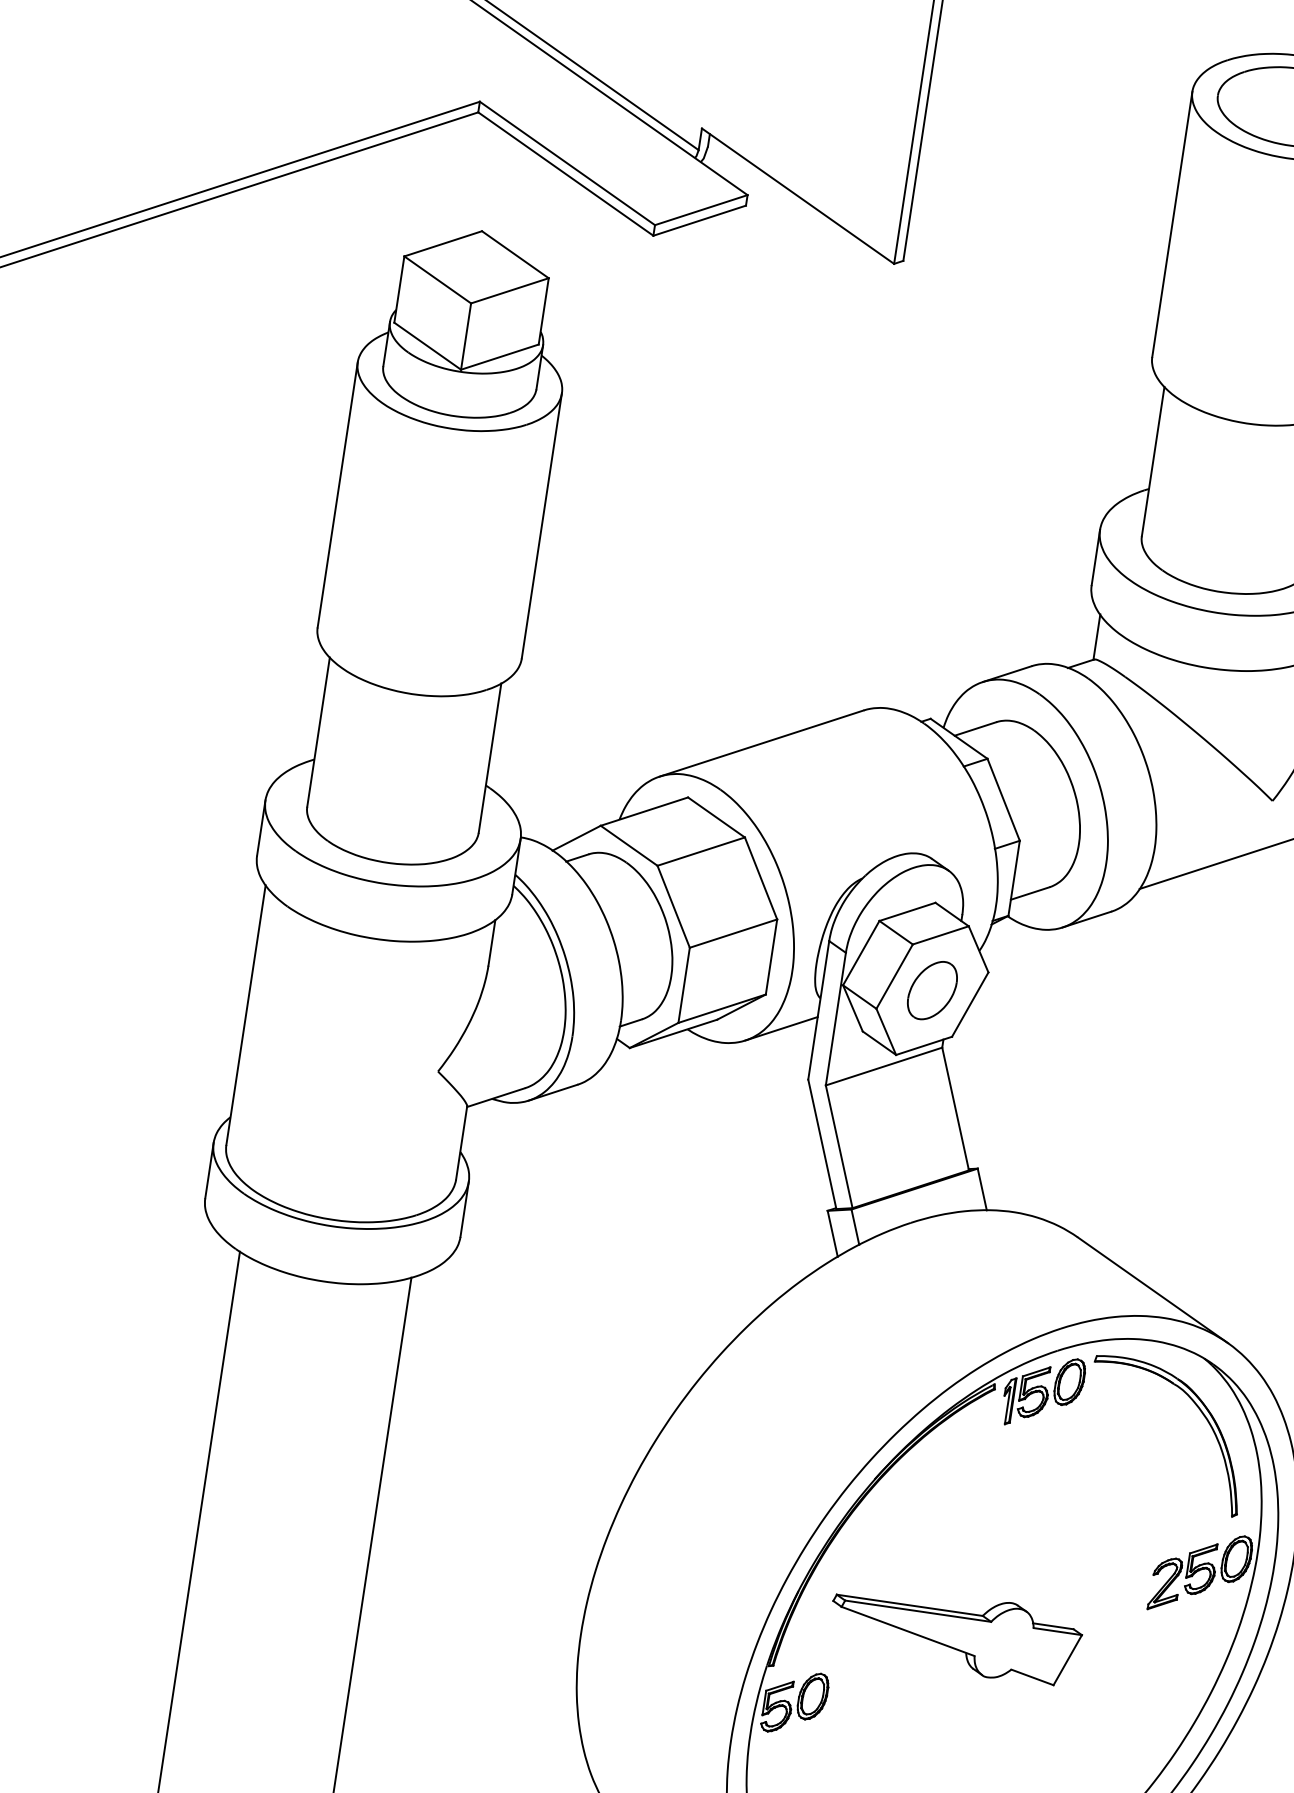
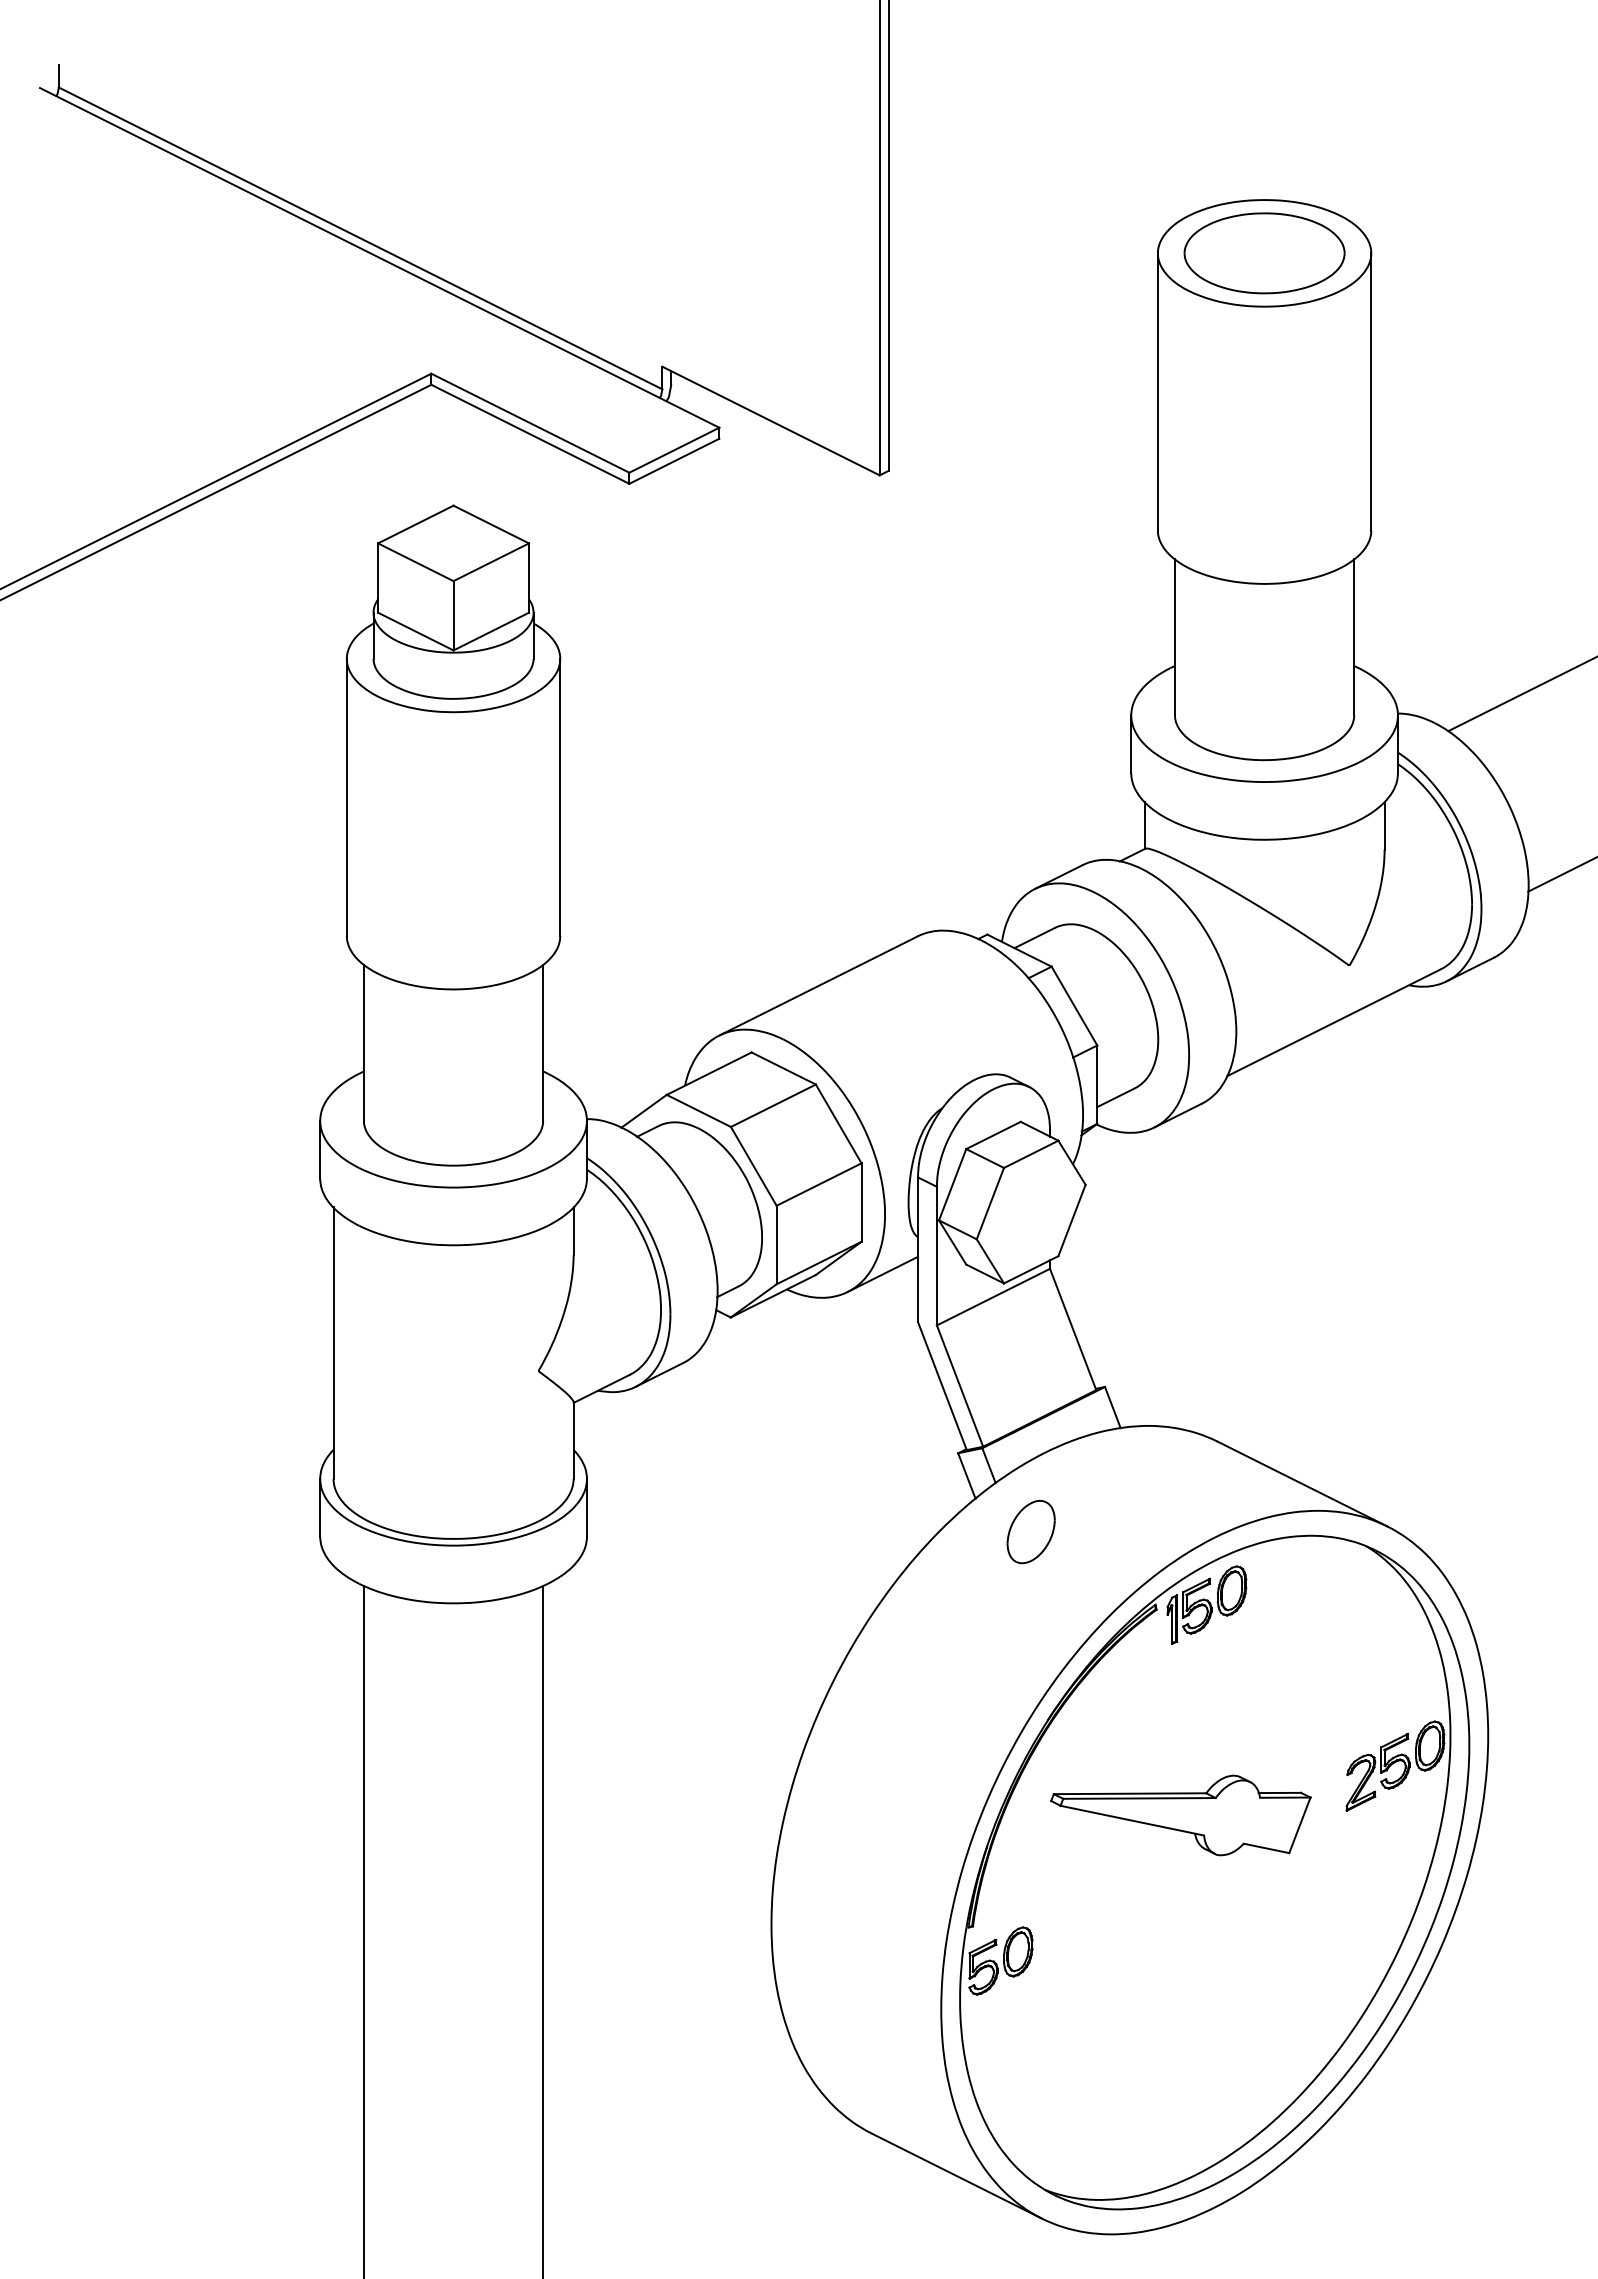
part: (931, 990) -> (1030, 1532), moved
part: (1199, 1410) -> (1368, 1599), removed
part: (954, 1633) -> (1180, 1815), moved

